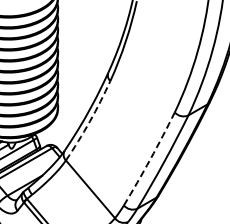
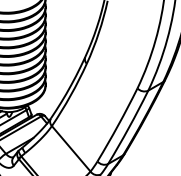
arc: (89, 121) -> (70, 95), dashed -> solid
arc: (150, 159) -> (118, 125), dashed -> solid

